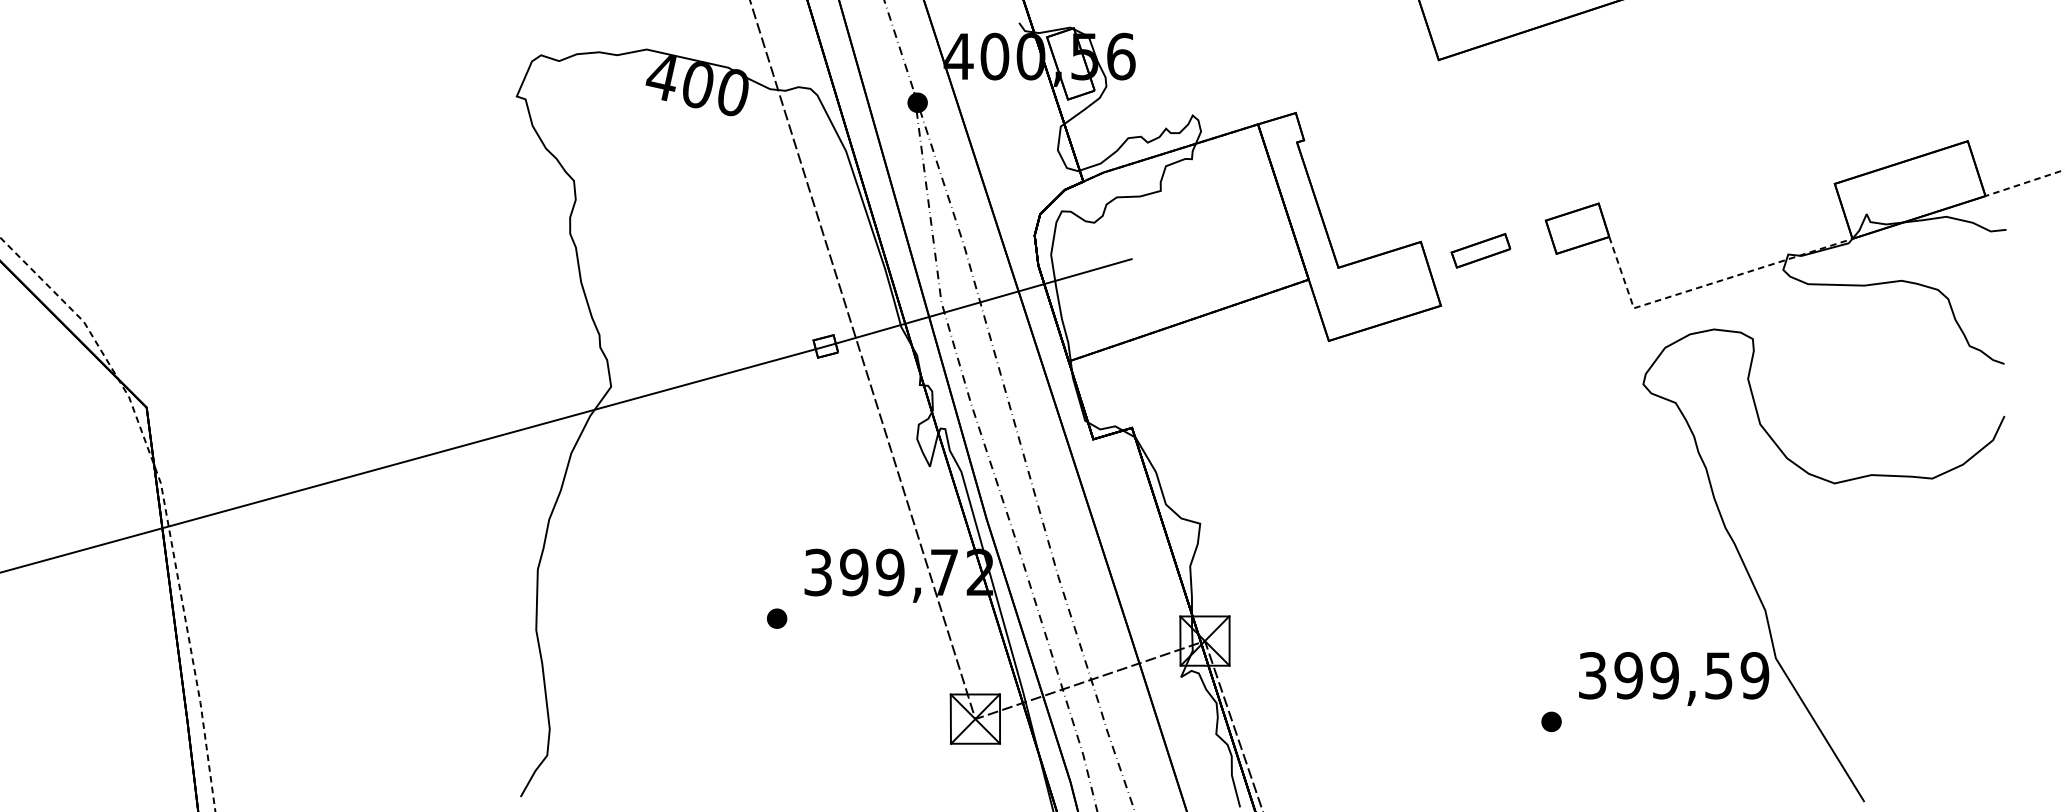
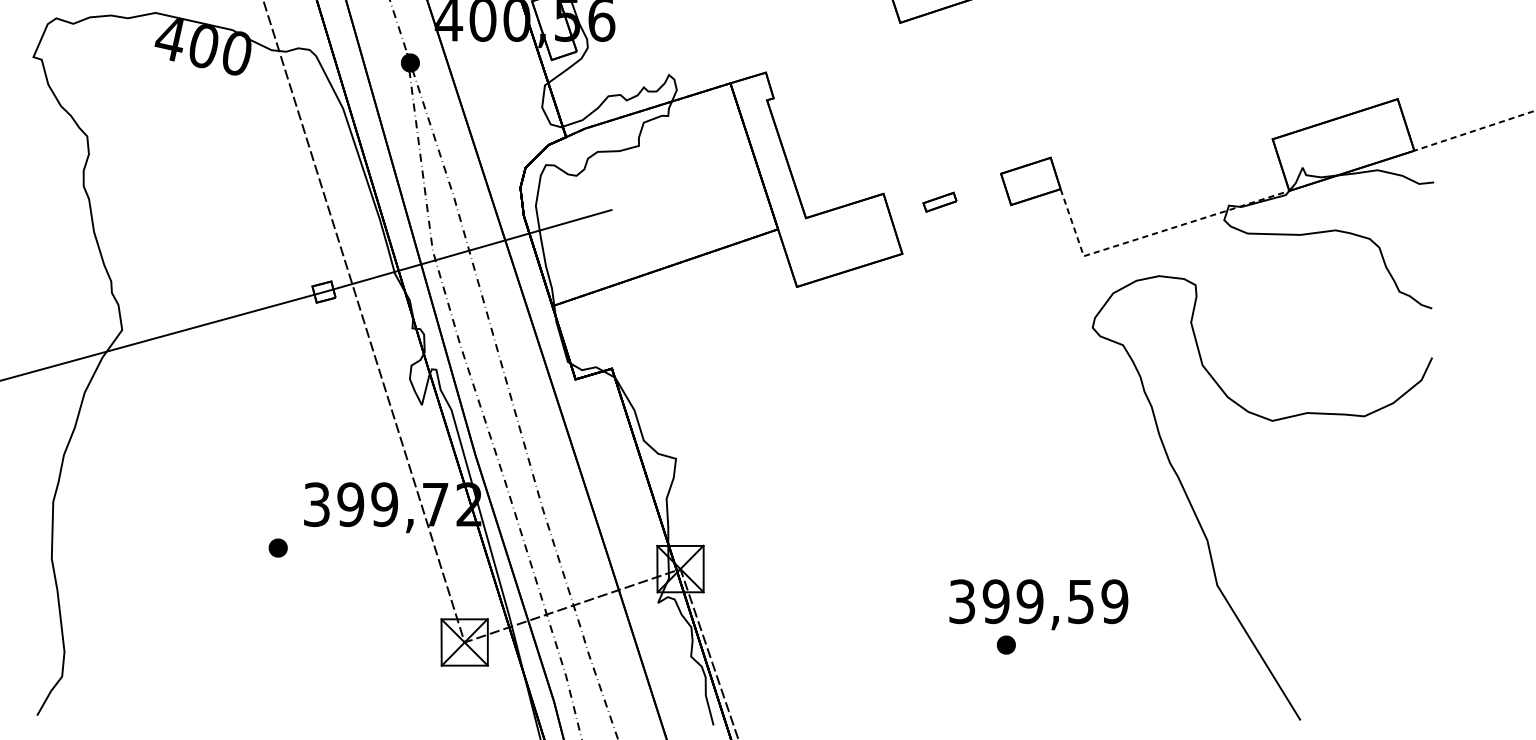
part: (1480, 250) -> (939, 201), size x0.6
text: (1674, 678) -> (1039, 604), moved

